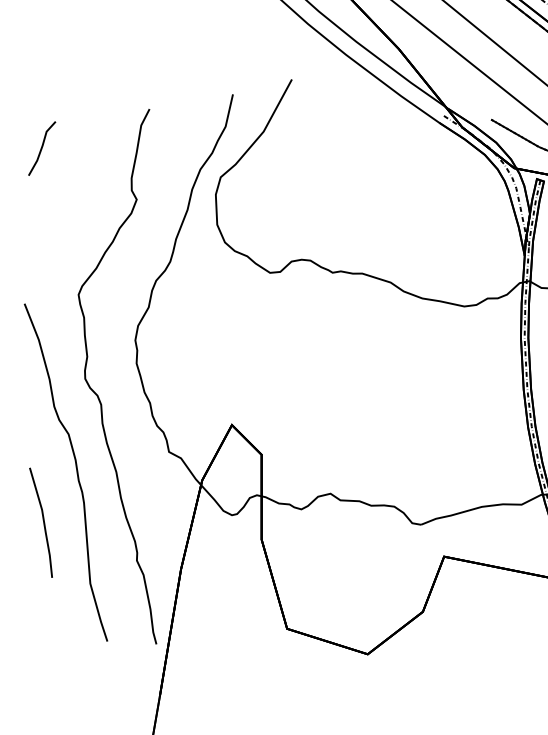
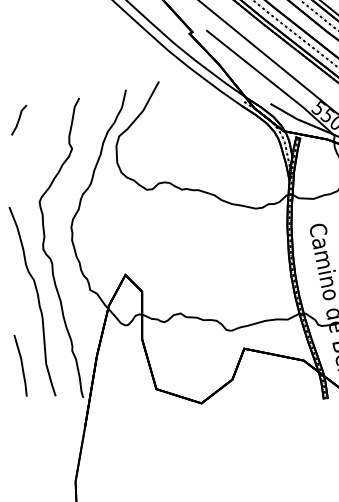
line: (42, 522) -> (21, 365), moved

